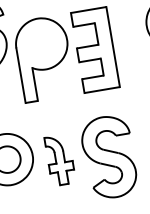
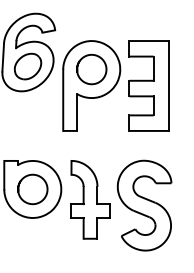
curve: (29, 46) -> (78, 69), added
part: (60, 159) -> (90, 199), size x1.43

